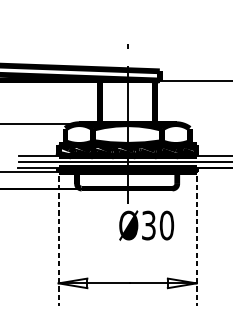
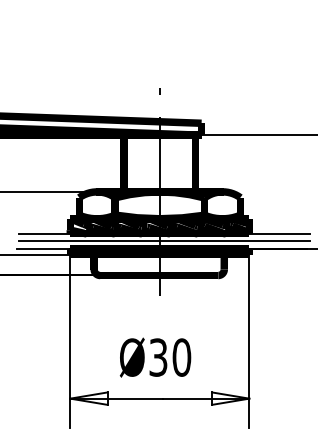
text: (146, 225) -> (155, 357), moved
line: (58, 237) -> (70, 338), dashed -> solid
line: (196, 237) -> (249, 338), dashed -> solid

